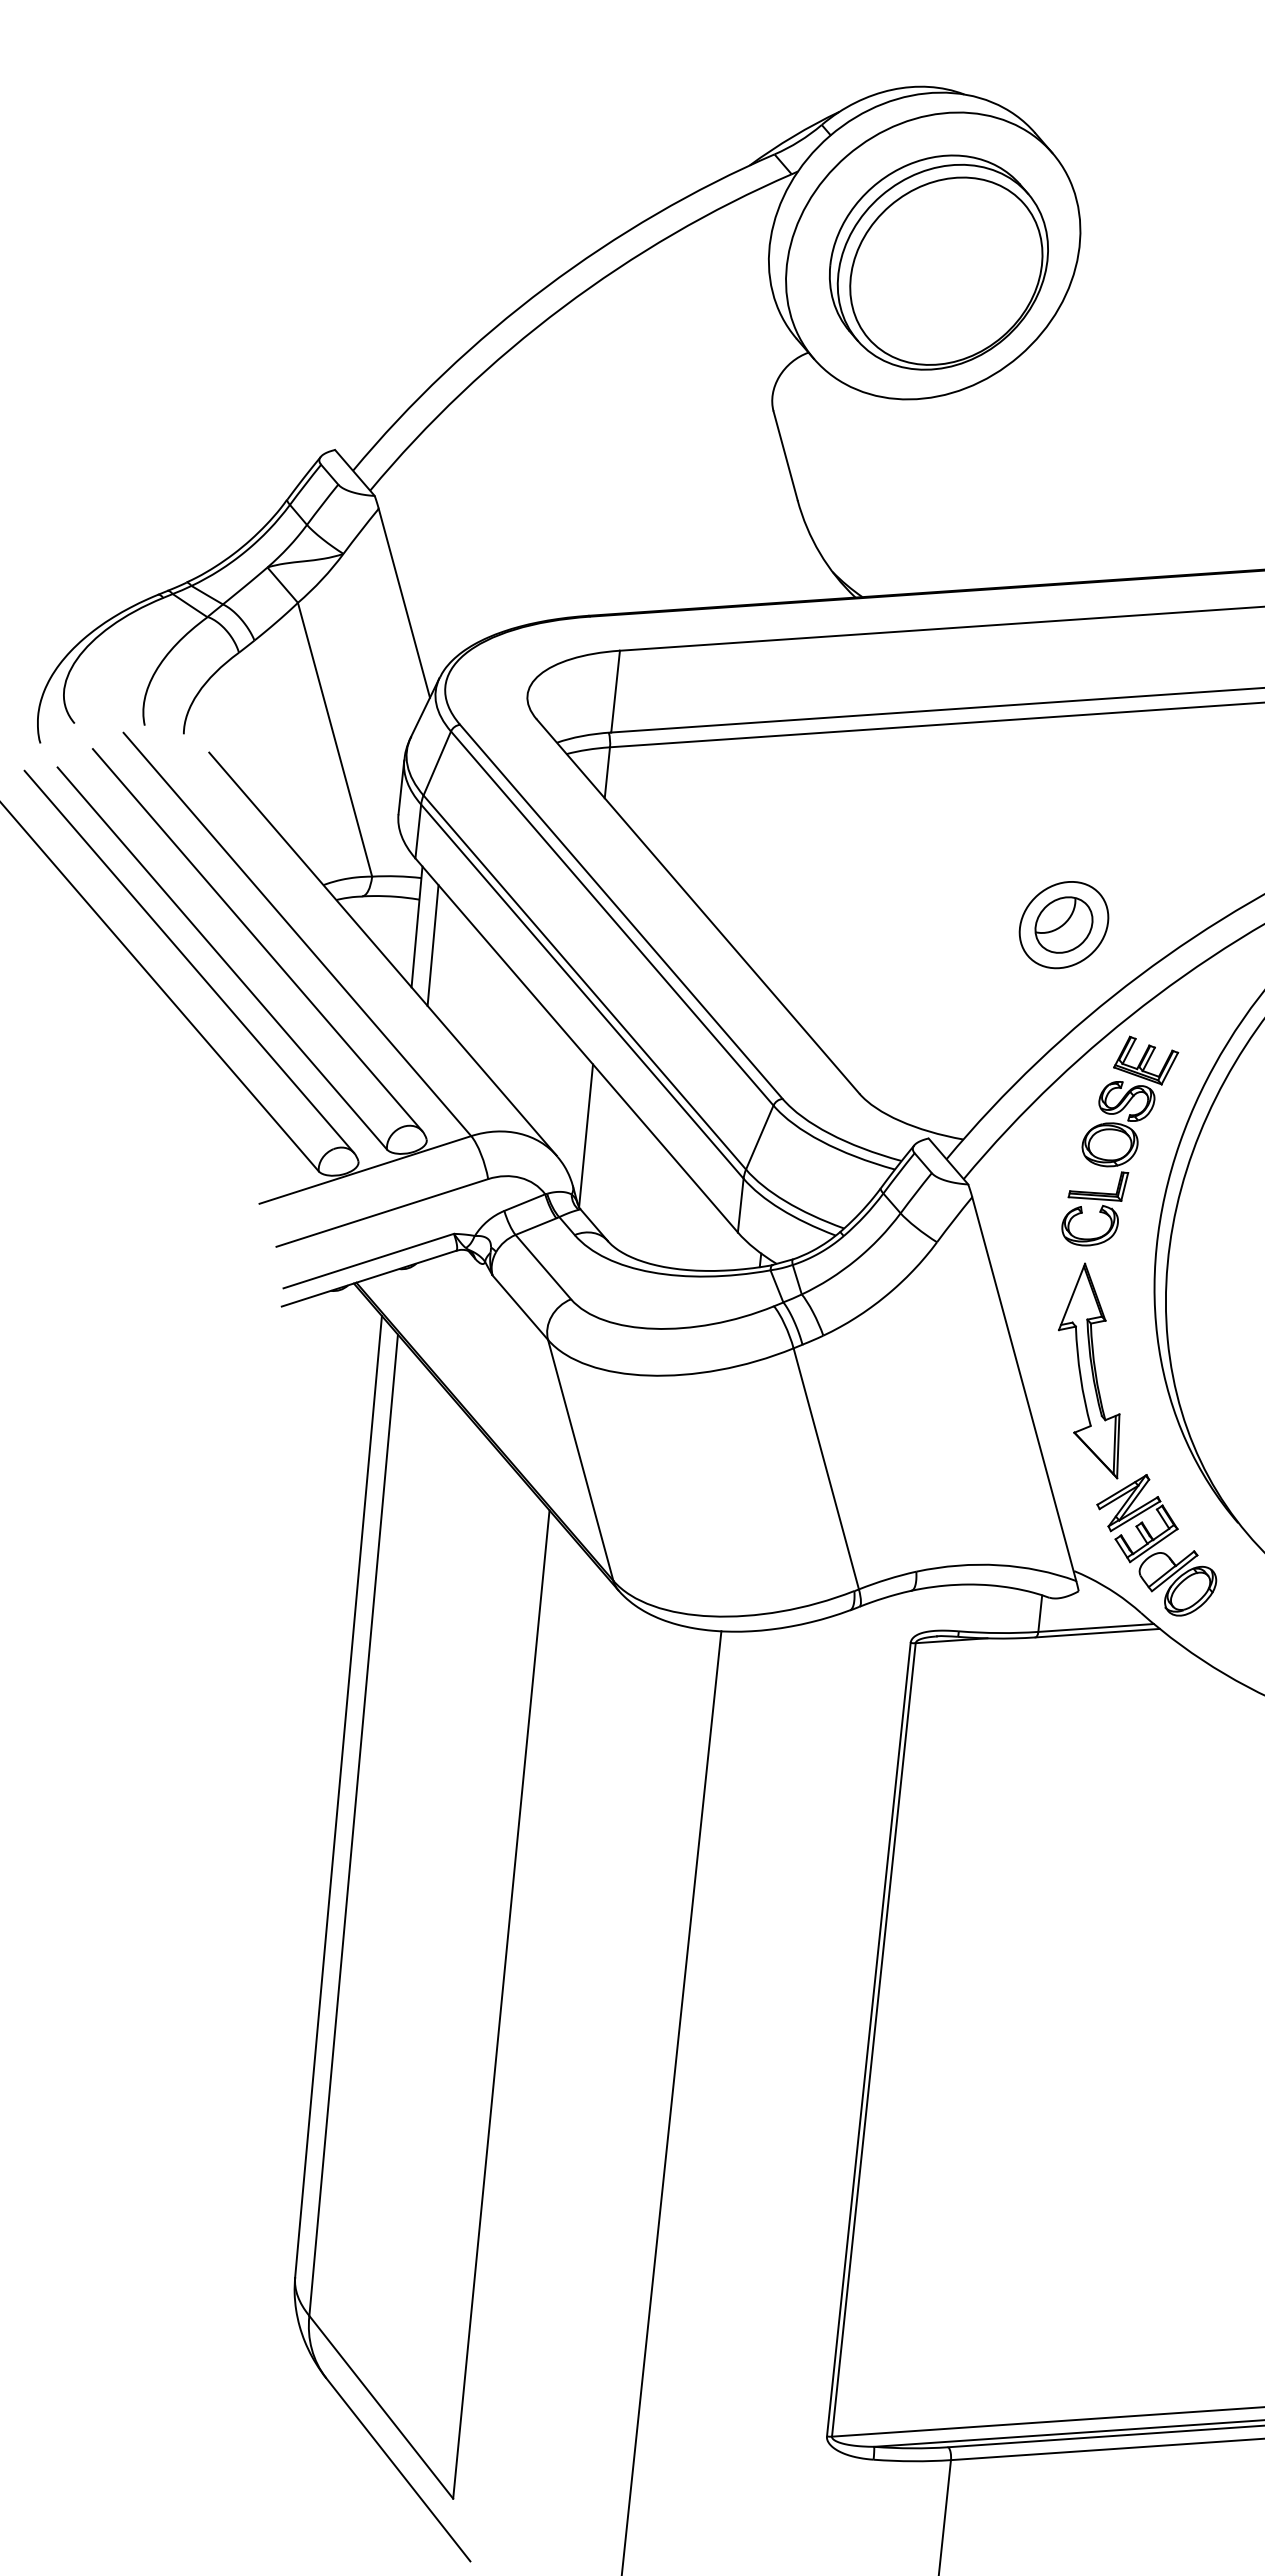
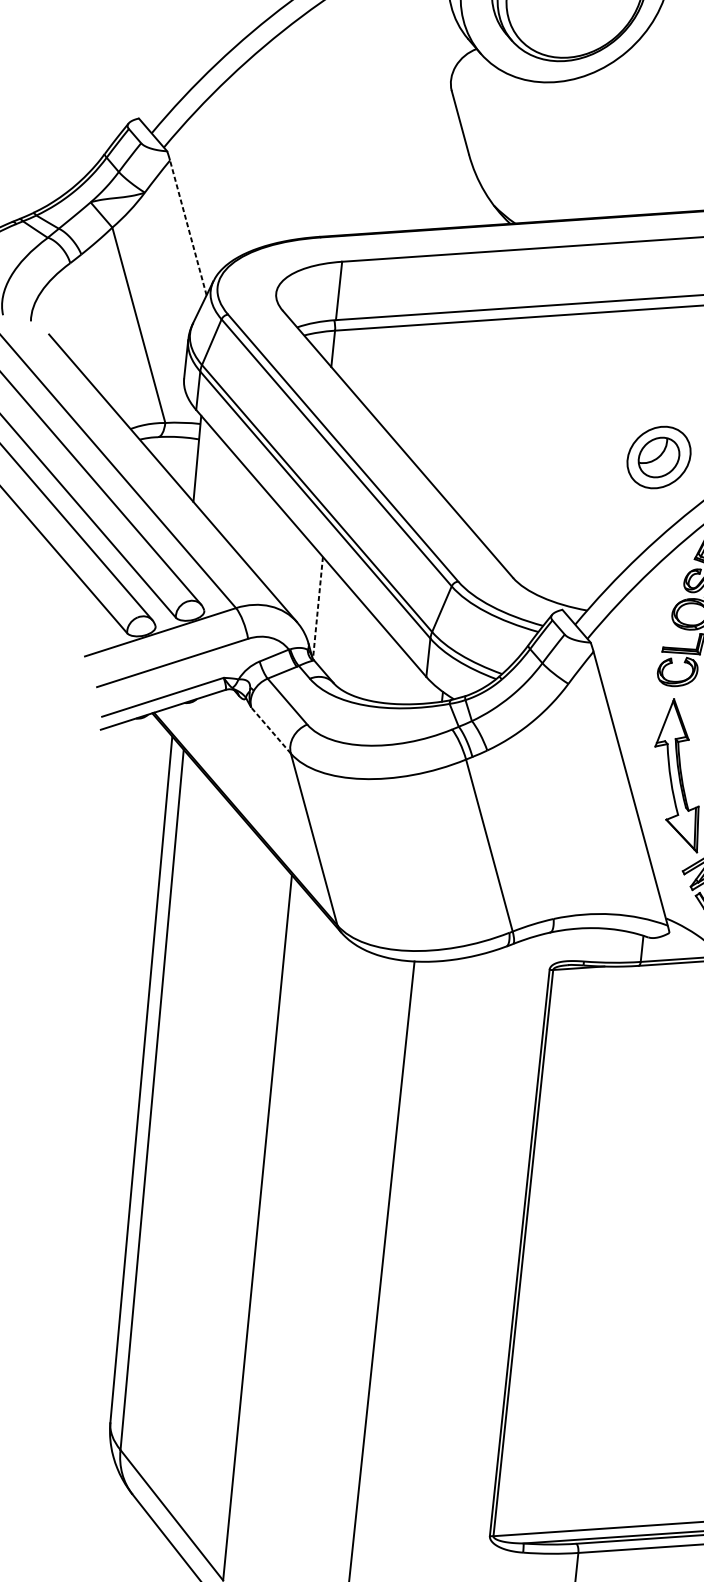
line: (404, 603) -> (188, 228), solid -> dashed
line: (432, 945) -> (208, 472), removed
line: (586, 1135) -> (318, 607), solid -> dashed
line: (520, 1307) -> (271, 730), solid -> dashed

